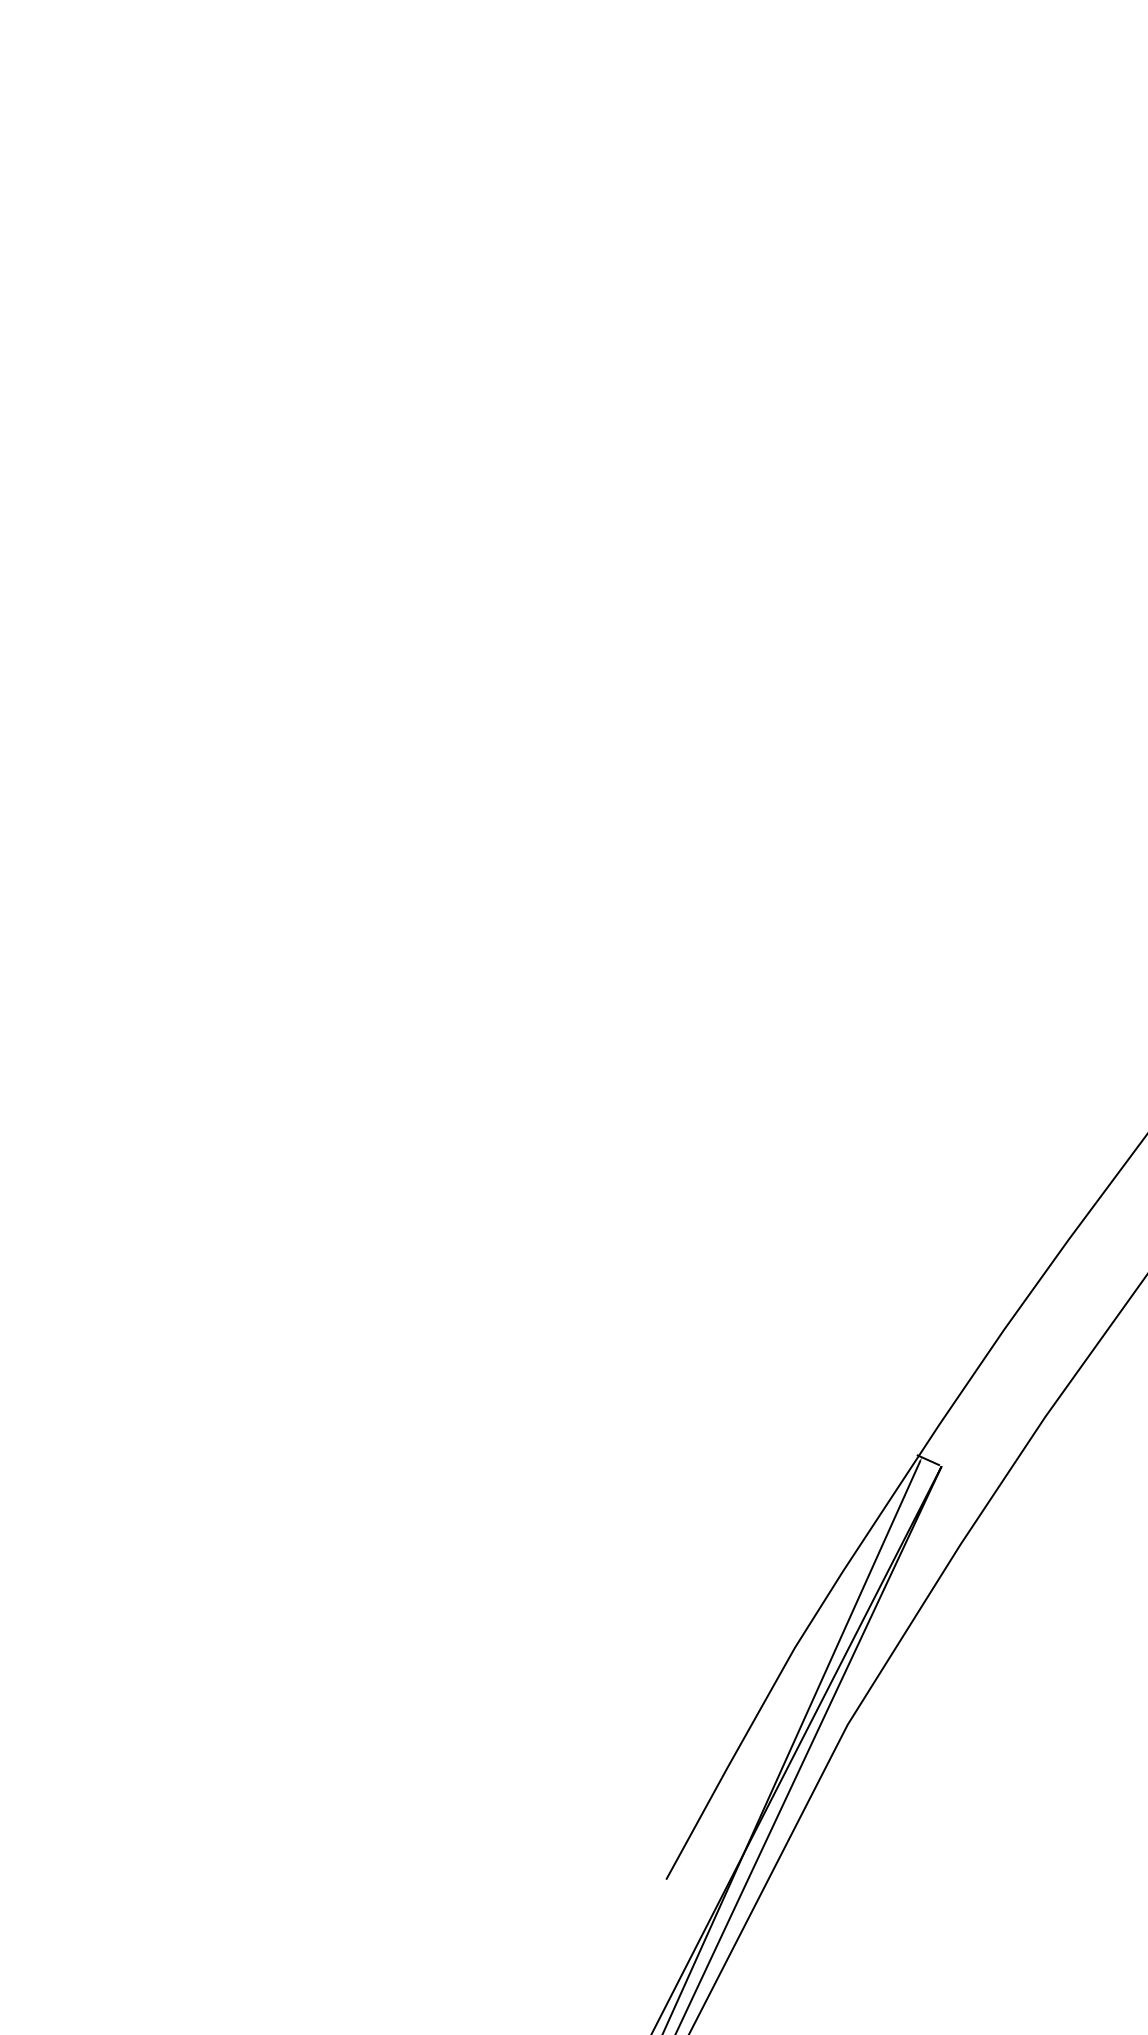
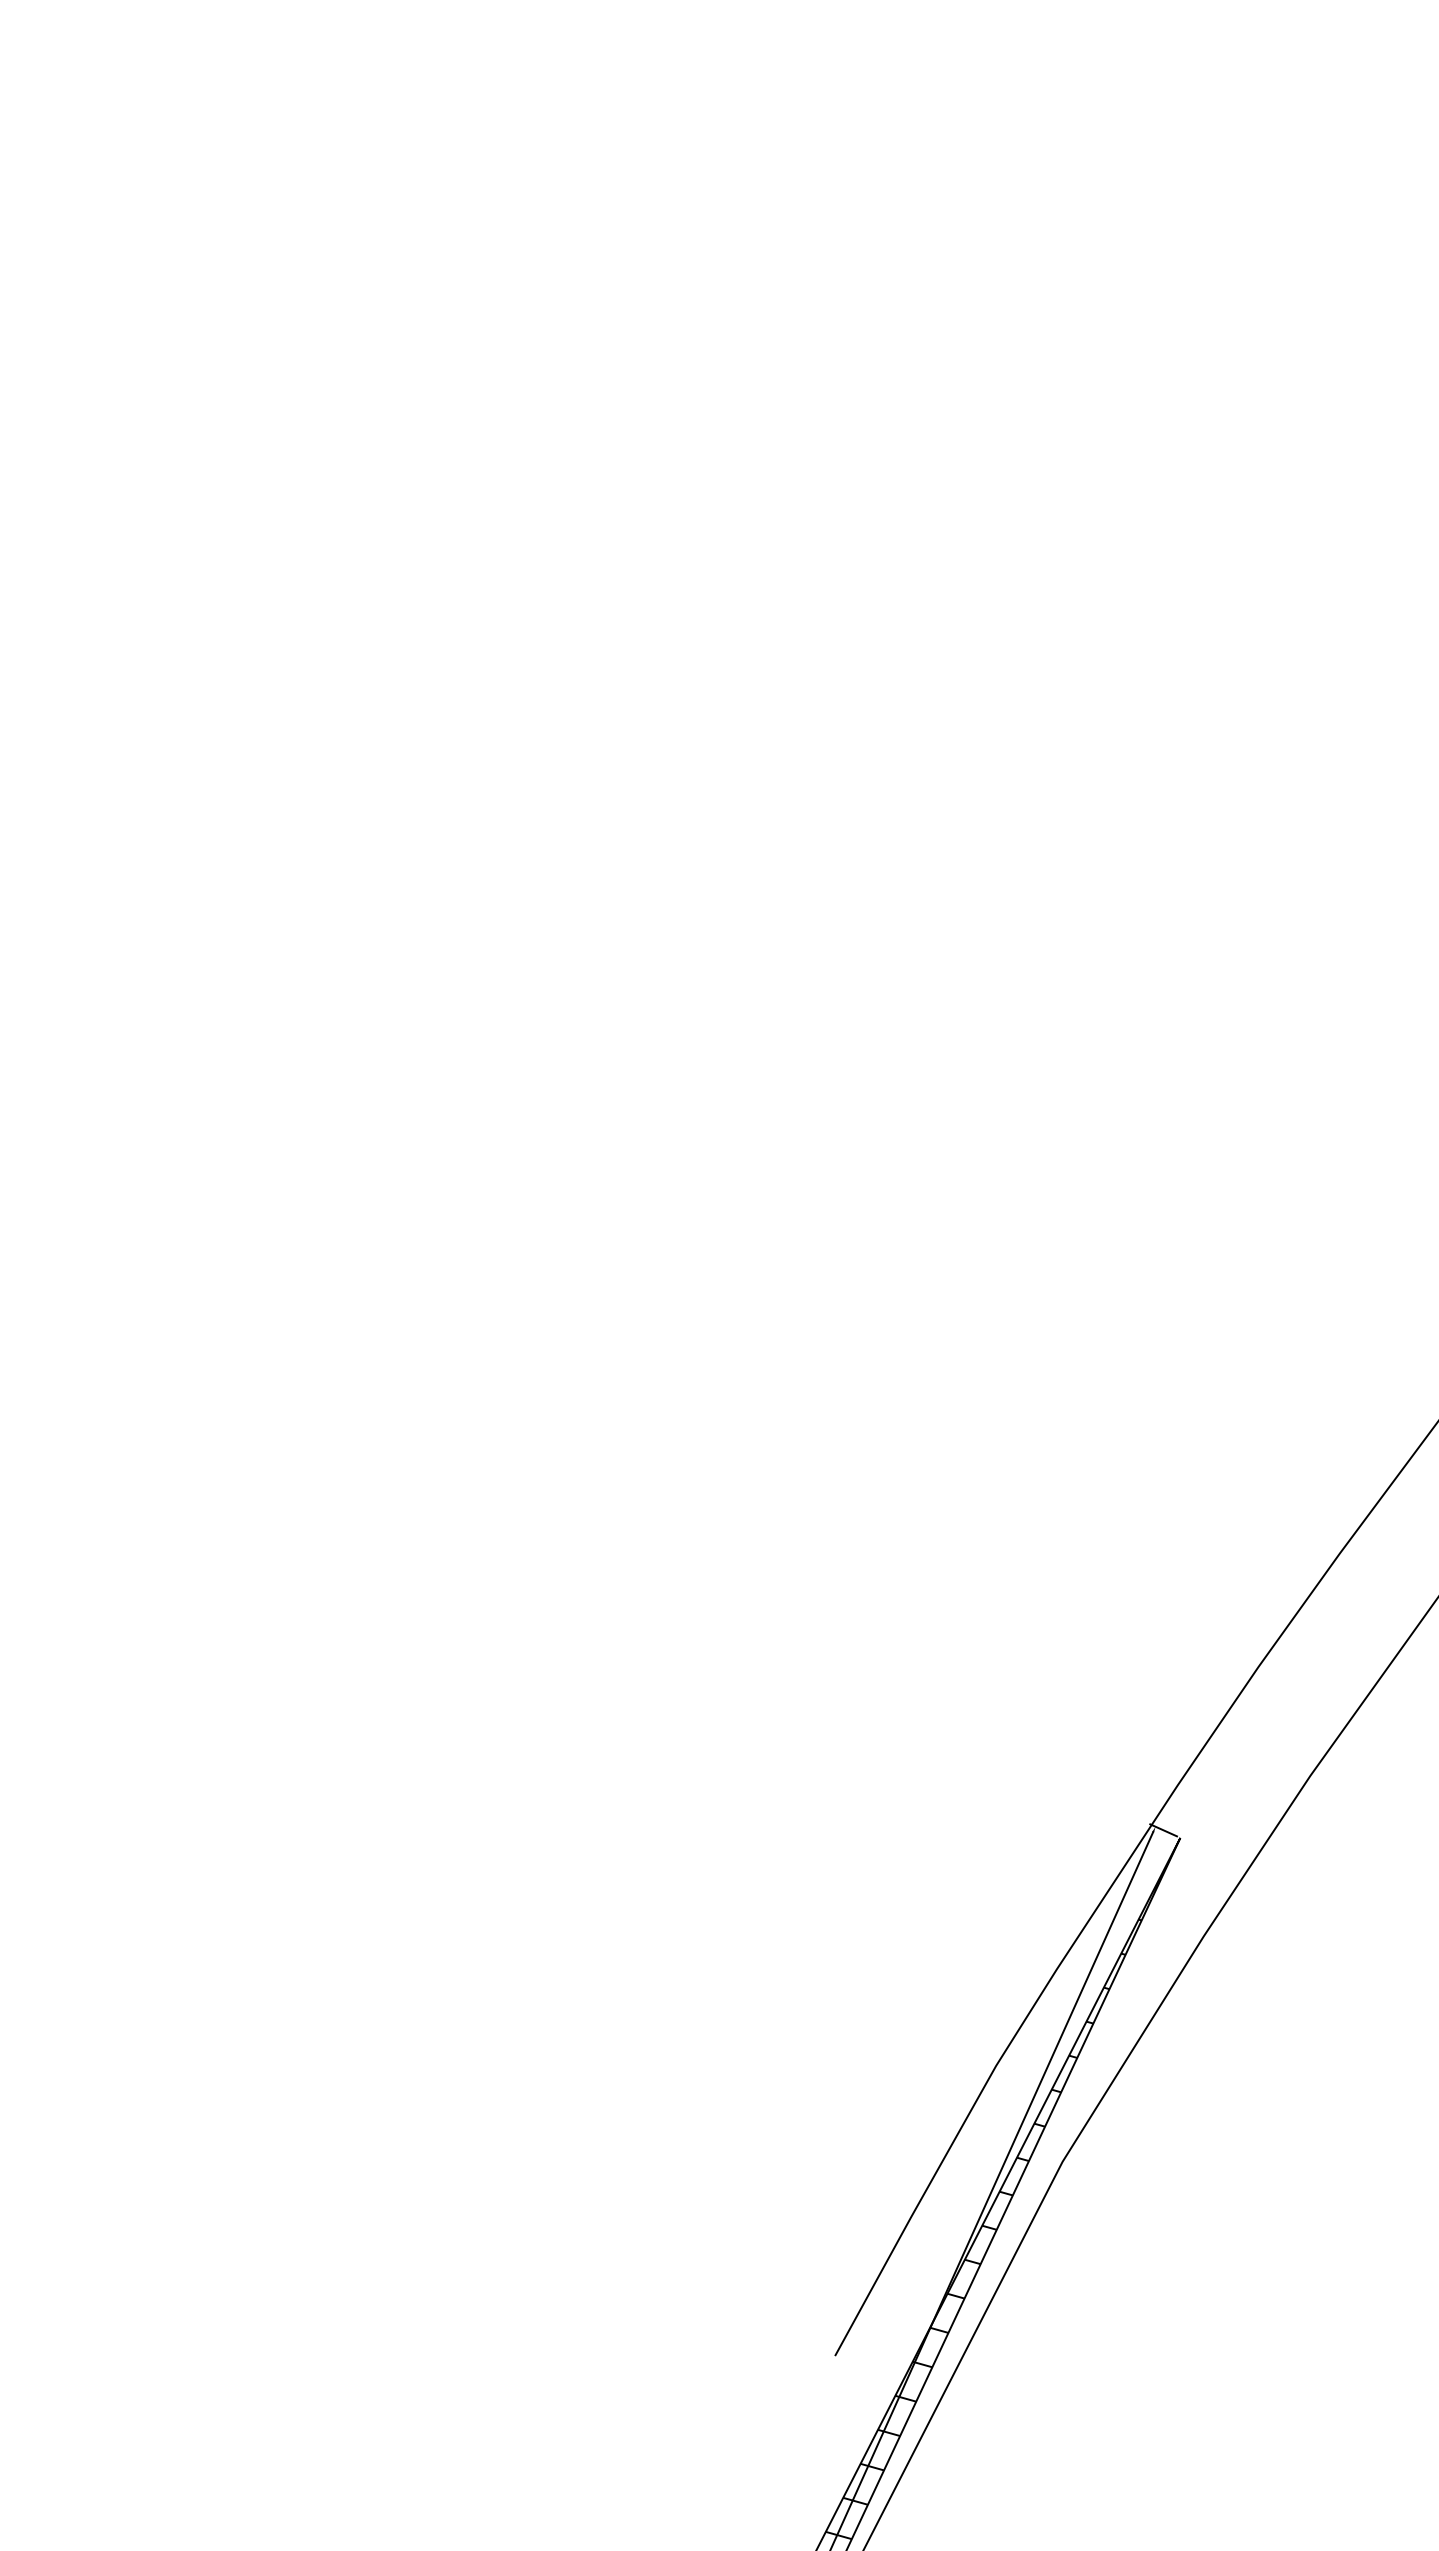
hatch: (797, 1751) -> (999, 2195), added

